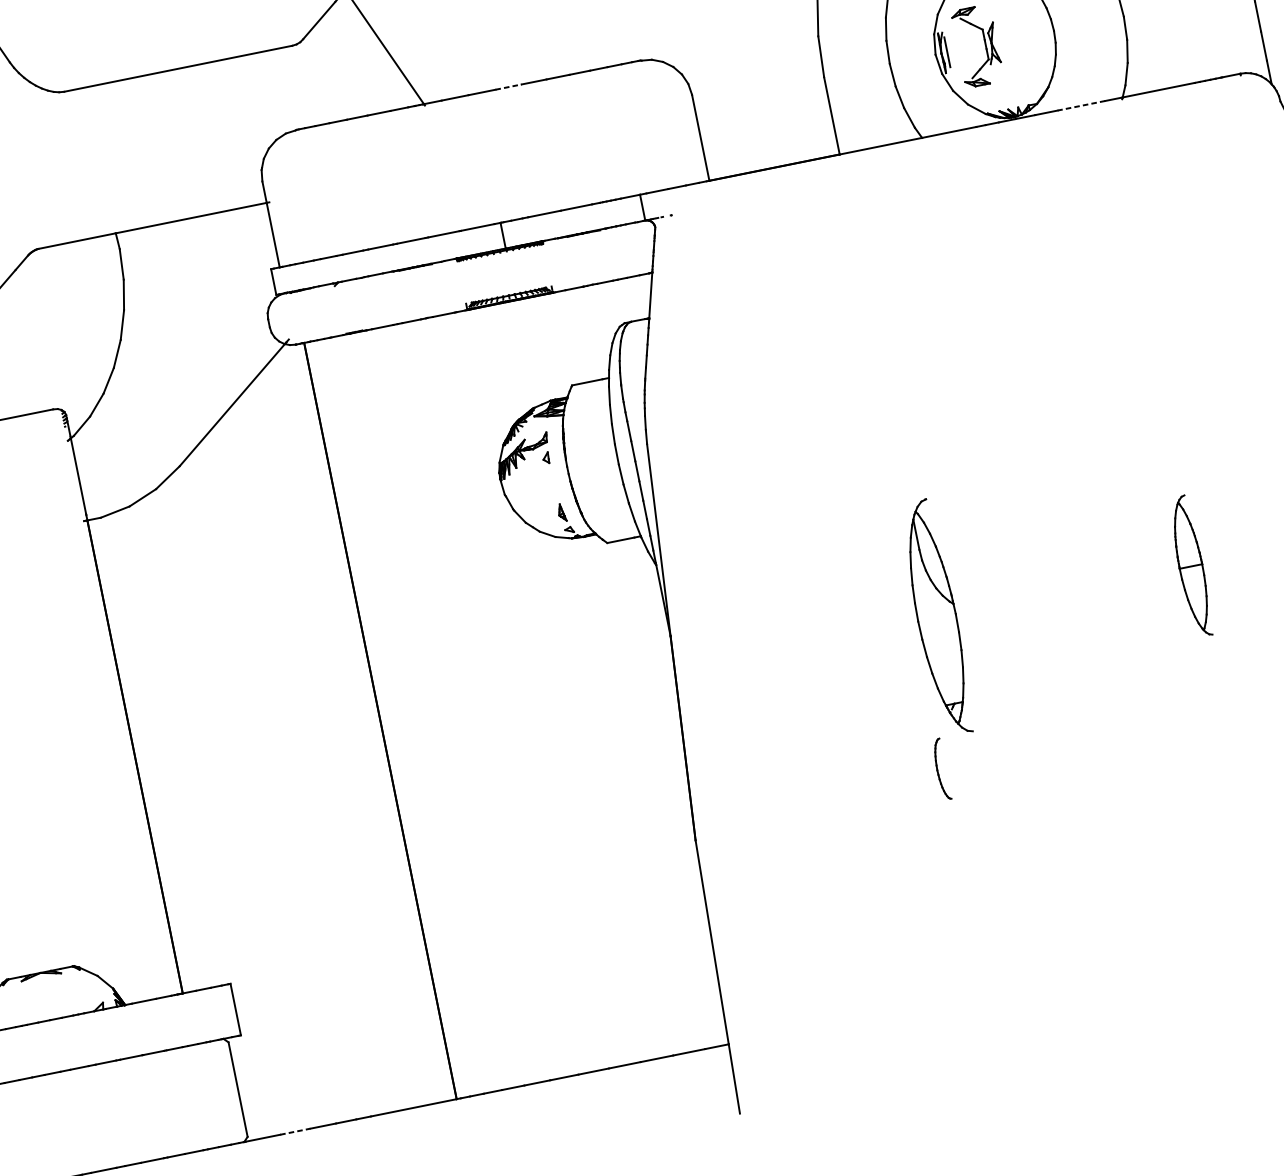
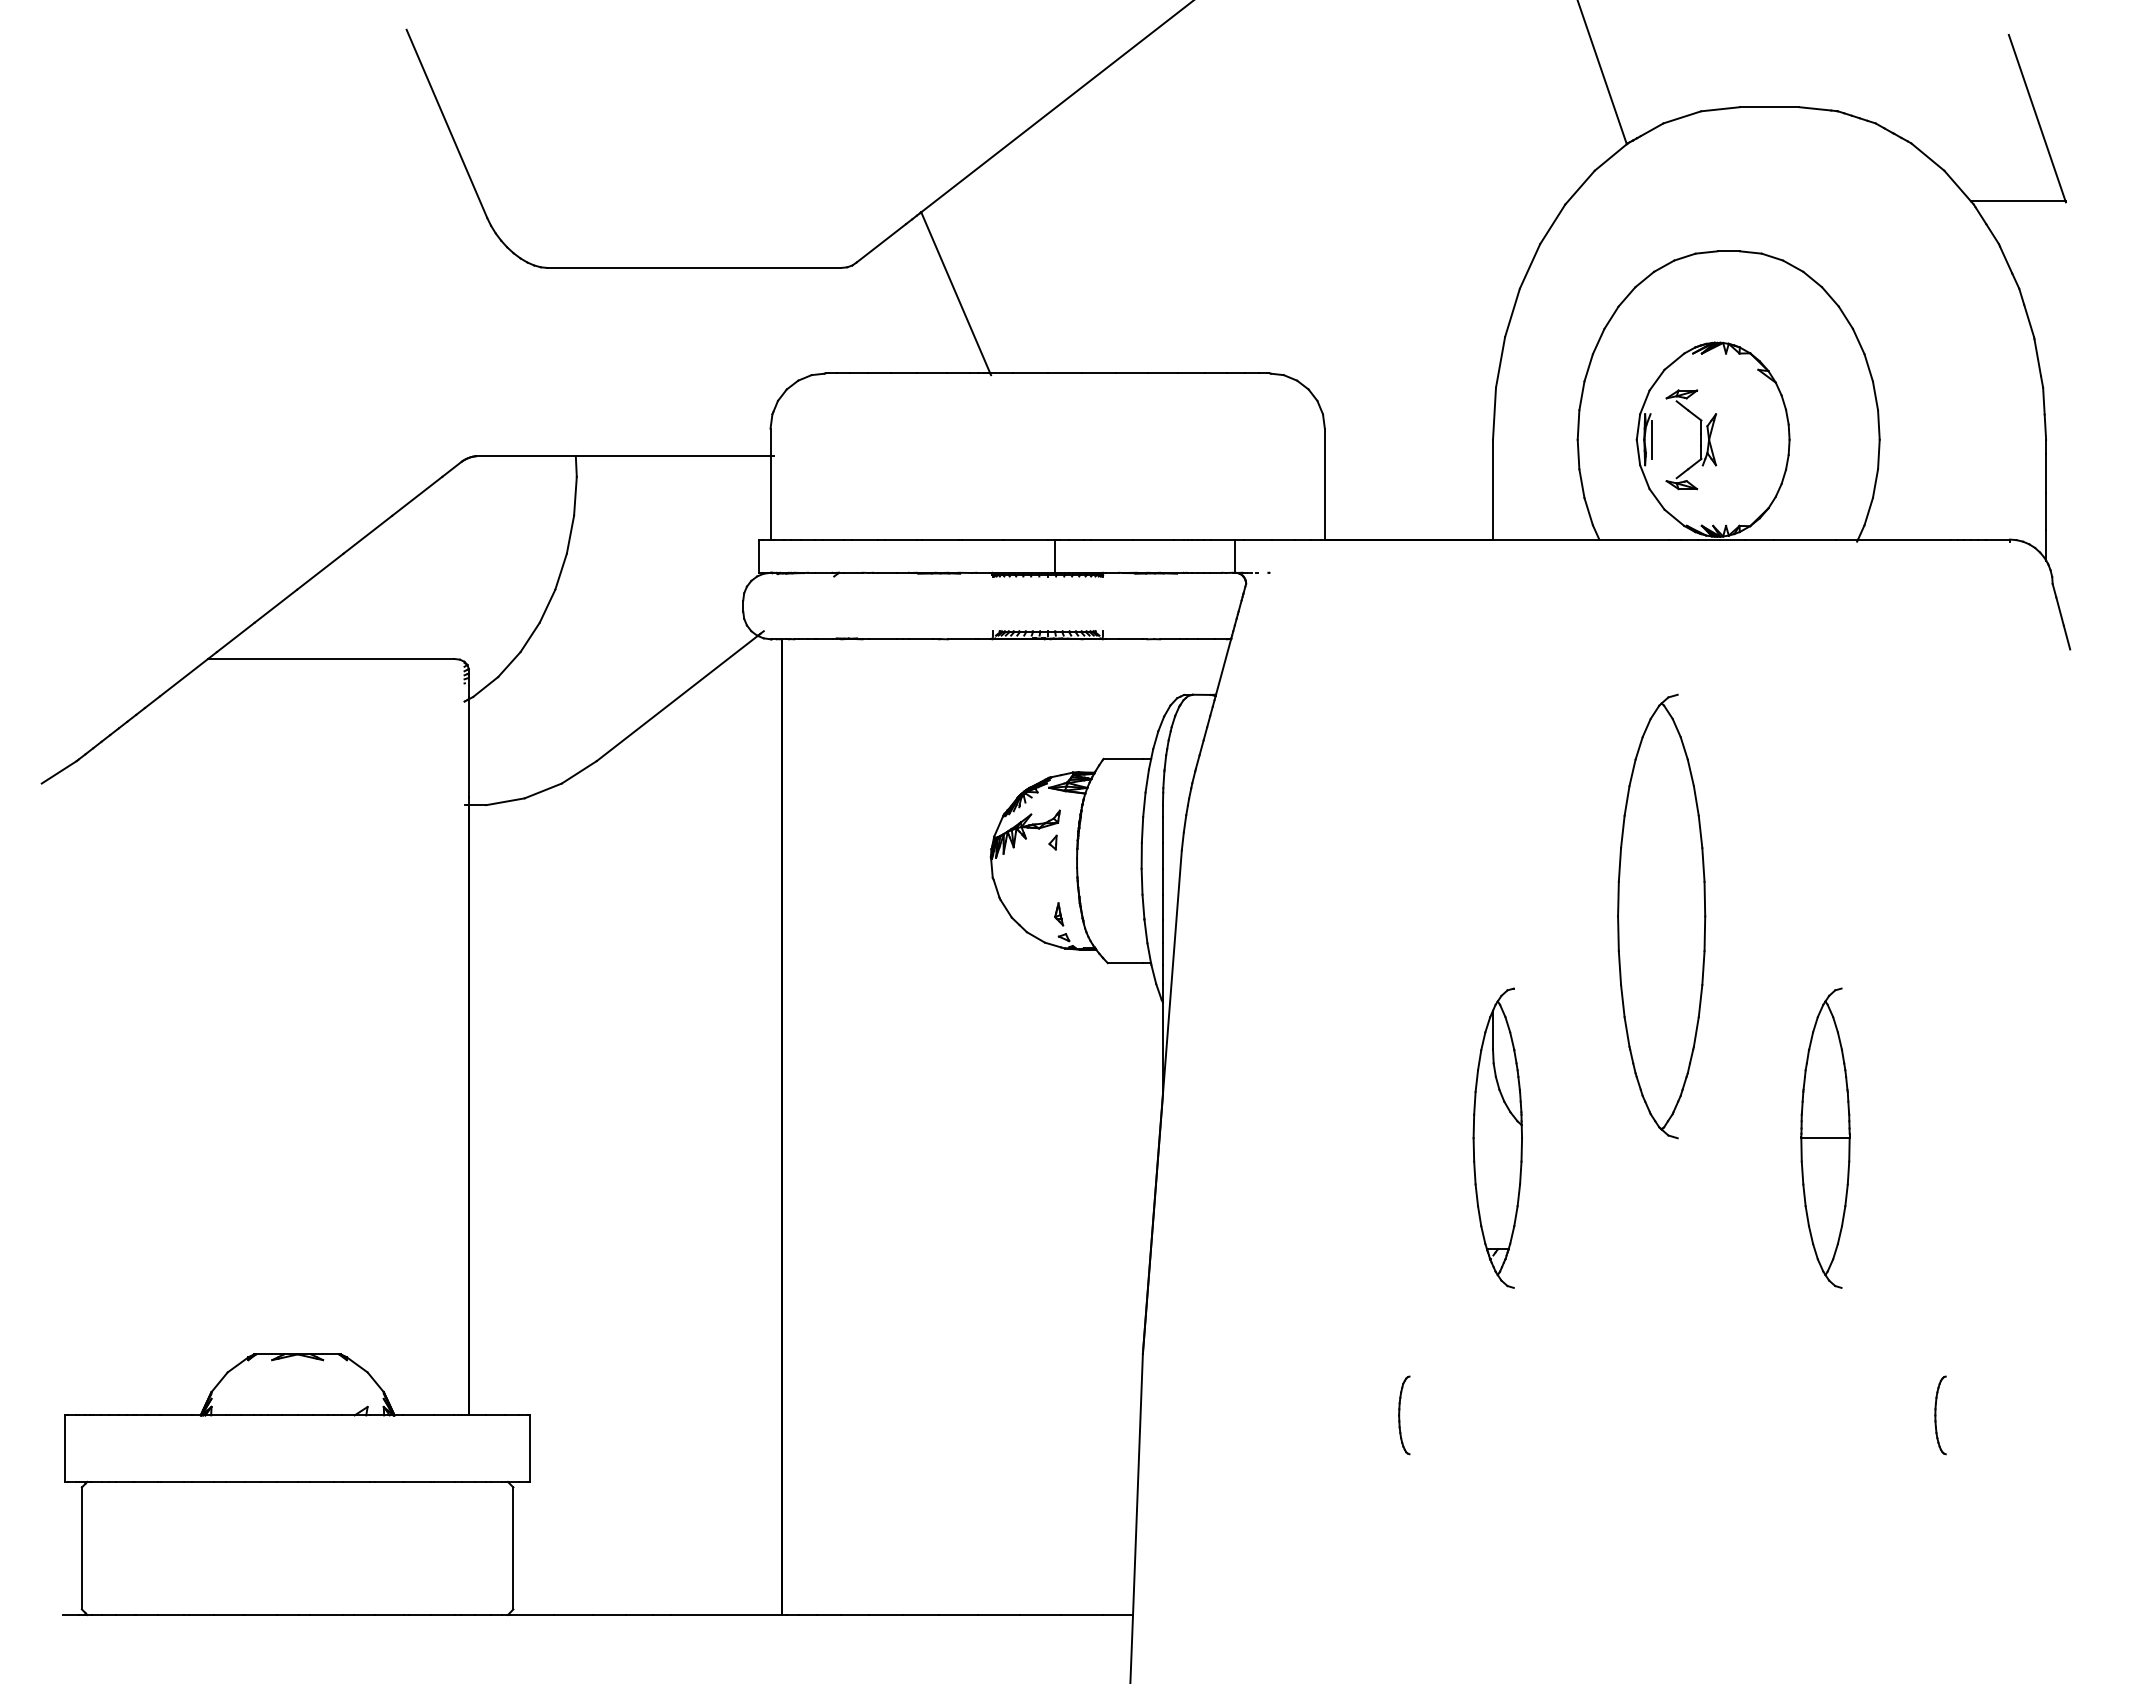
line: (508, 87) -> (1099, 373), dashed -> solid
line: (1081, 105) -> (1804, 539), dashed -> solid
part: (1029, 420) -> (1661, 916), added
part: (1190, 566) -> (1825, 1137), size x1.67
part: (941, 769) -> (1404, 1415), moved
line: (295, 1131) -> (573, 1614), dashed -> solid

